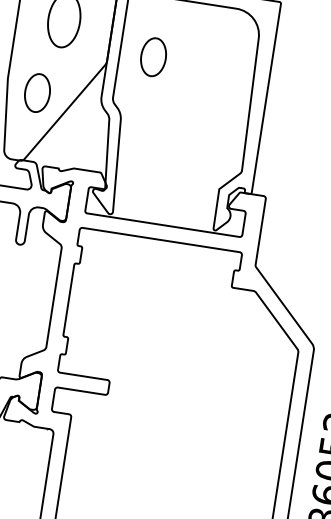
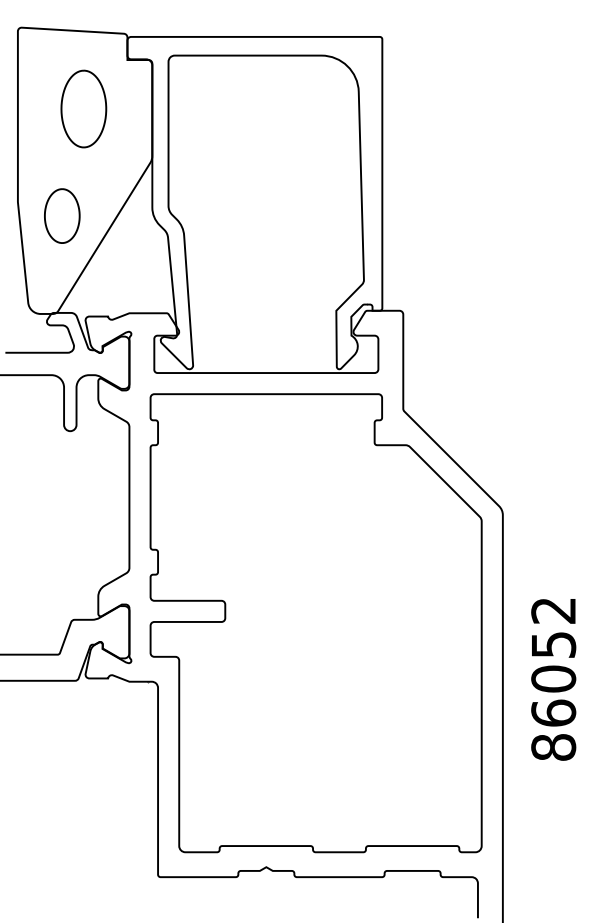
part: (153, 56) -> (216, 140), removed

